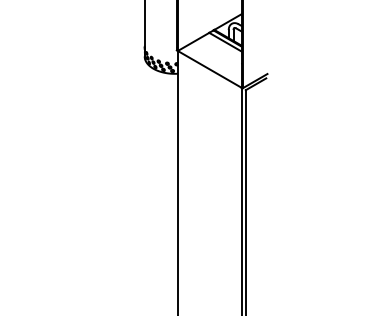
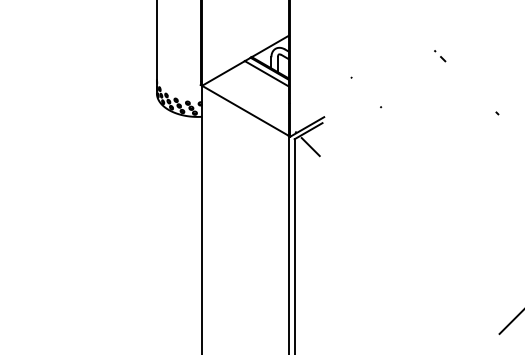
hatch: (301, 64) -> (370, 104), added

